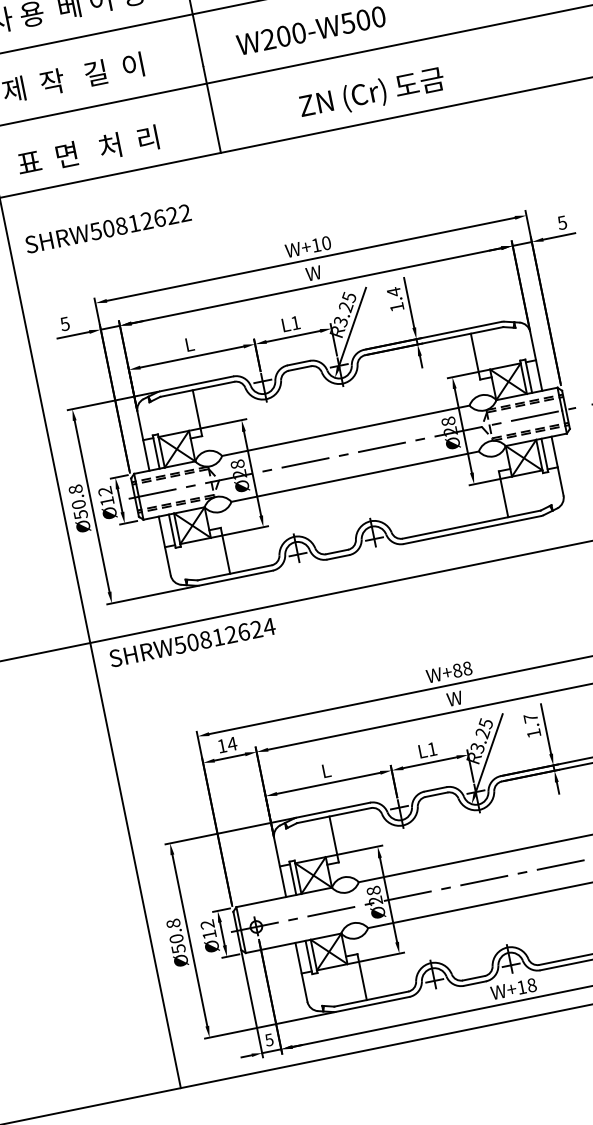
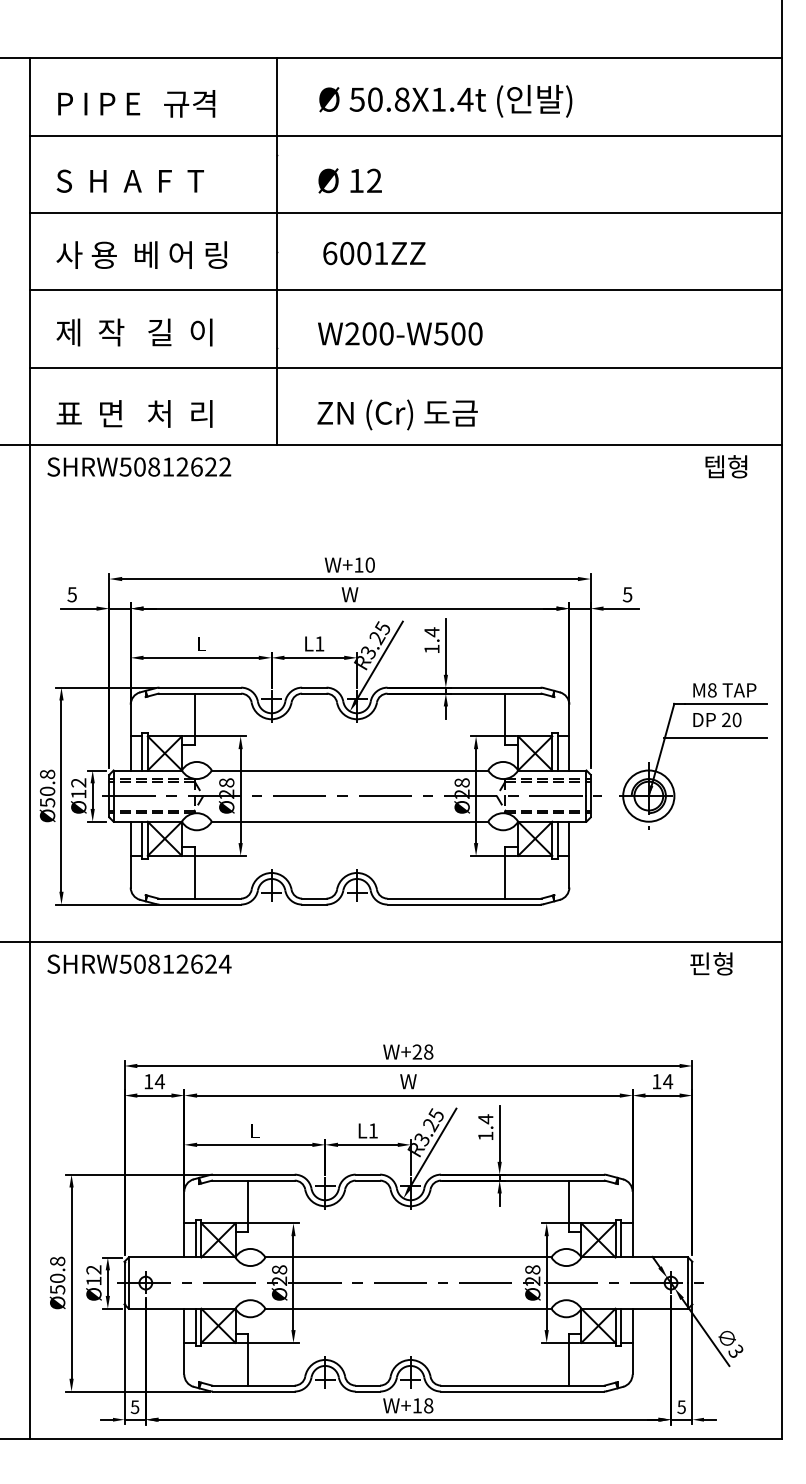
text: (371, 93) -> (397, 414), moved
text: (108, 228) -> (139, 466), moved
text: (457, 670) -> (417, 1051), W+88 -> W+28
text: (530, 718) -> (485, 1119), 1.7 -> 1.4

